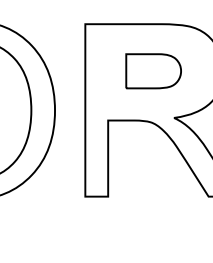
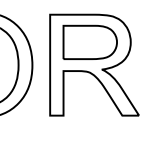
part: (152, 69) -> (89, 41), size x1.67

